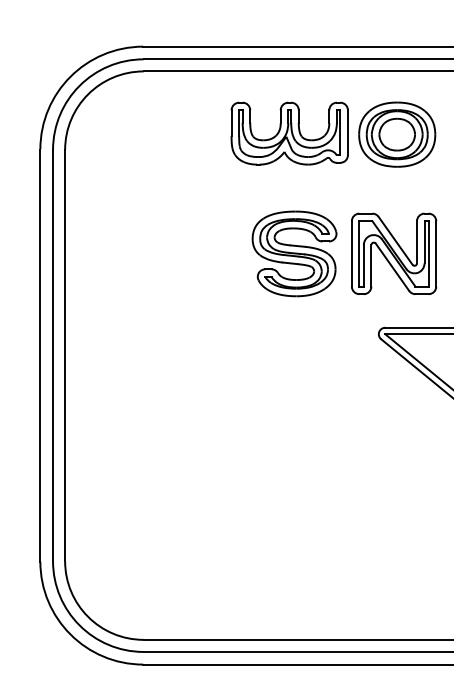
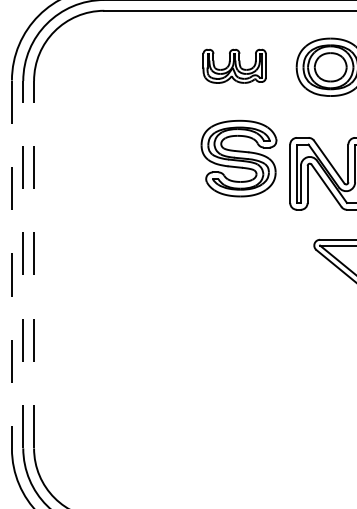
part: (289, 133) -> (234, 66), size x0.6
part: (294, 253) -> (238, 158), moved
line: (53, 355) -> (23, 264), solid -> dashed
line: (65, 355) -> (34, 264), solid -> dashed
line: (40, 356) -> (12, 265), solid -> dashed

